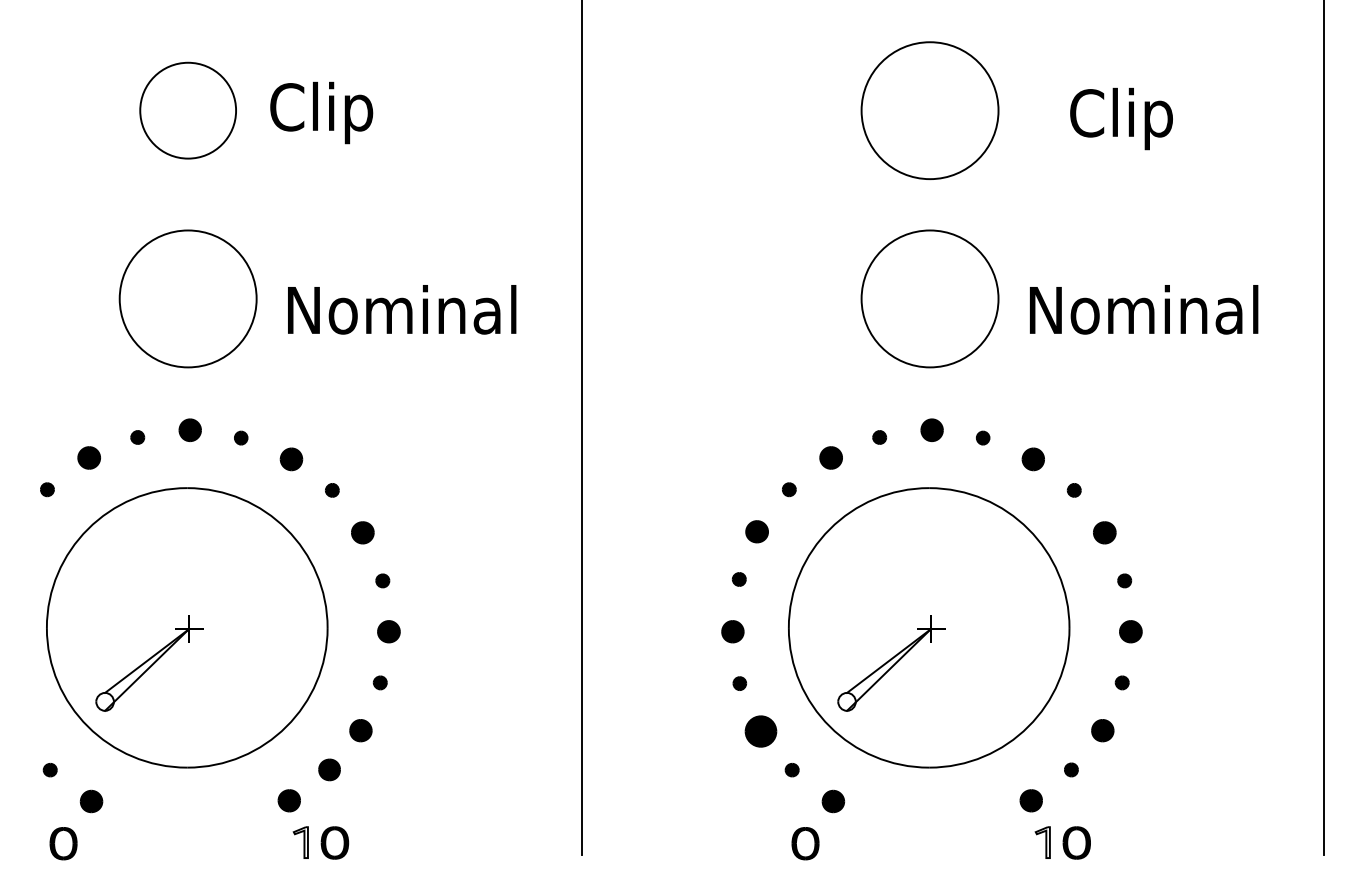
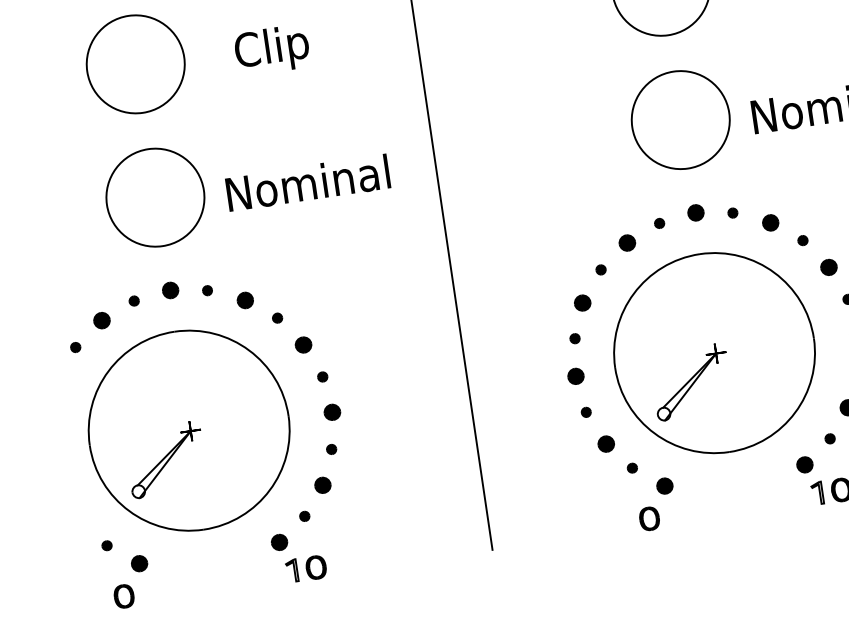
circle: (187, 110) -> (135, 64), size x1.43
text: (321, 112) -> (272, 49), moved
part: (760, 731) -> (605, 444), size x0.71
part: (329, 769) -> (304, 516), size x0.62

